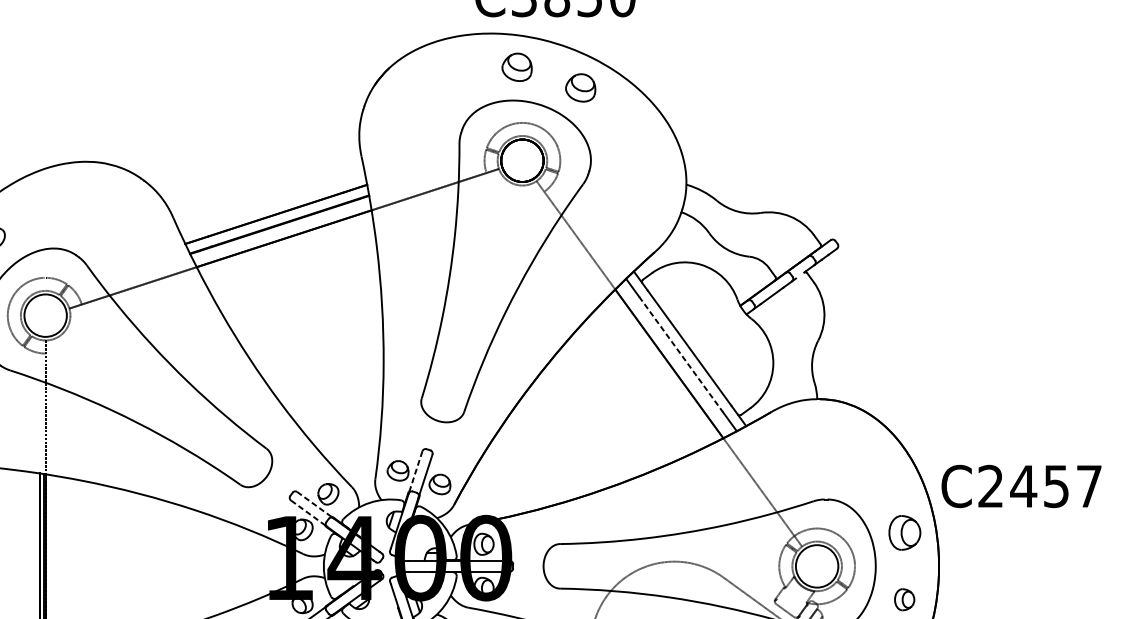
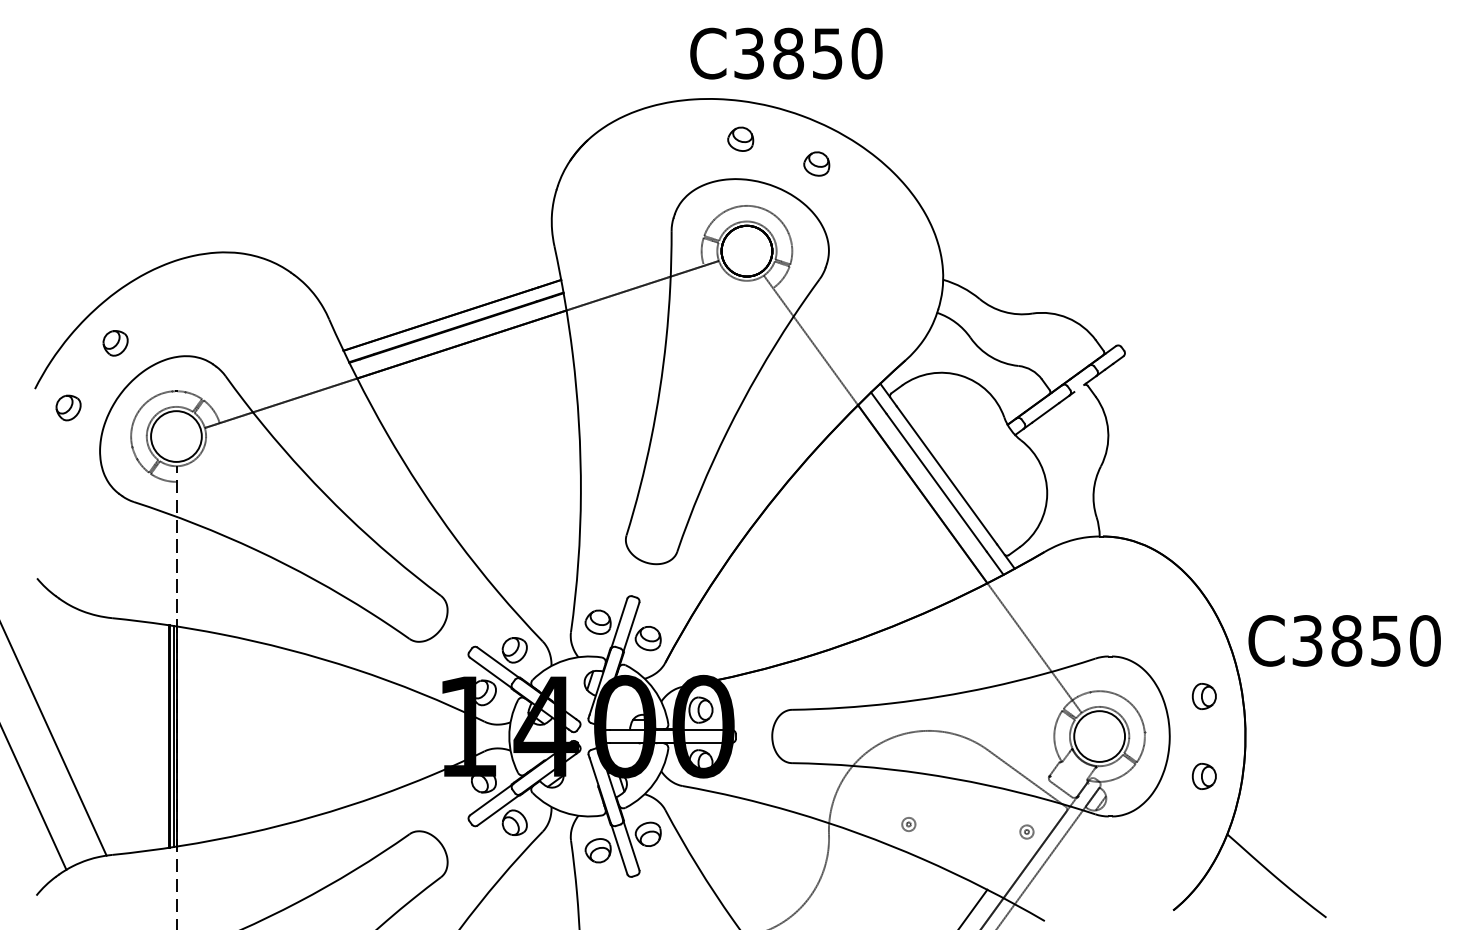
part: (517, 66) -> (740, 138), size x0.71
part: (580, 87) -> (816, 163), size x0.71
line: (680, 354) -> (936, 483), dashed -> solid
line: (415, 471) -> (619, 623), dashed -> solid
text: (1040, 486) -> (1366, 640), C2457 -> C3850
line: (313, 504) -> (497, 662), dashed -> solid
line: (308, 512) -> (491, 672), dashed -> solid
part: (903, 532) -> (1203, 696), size x0.62

